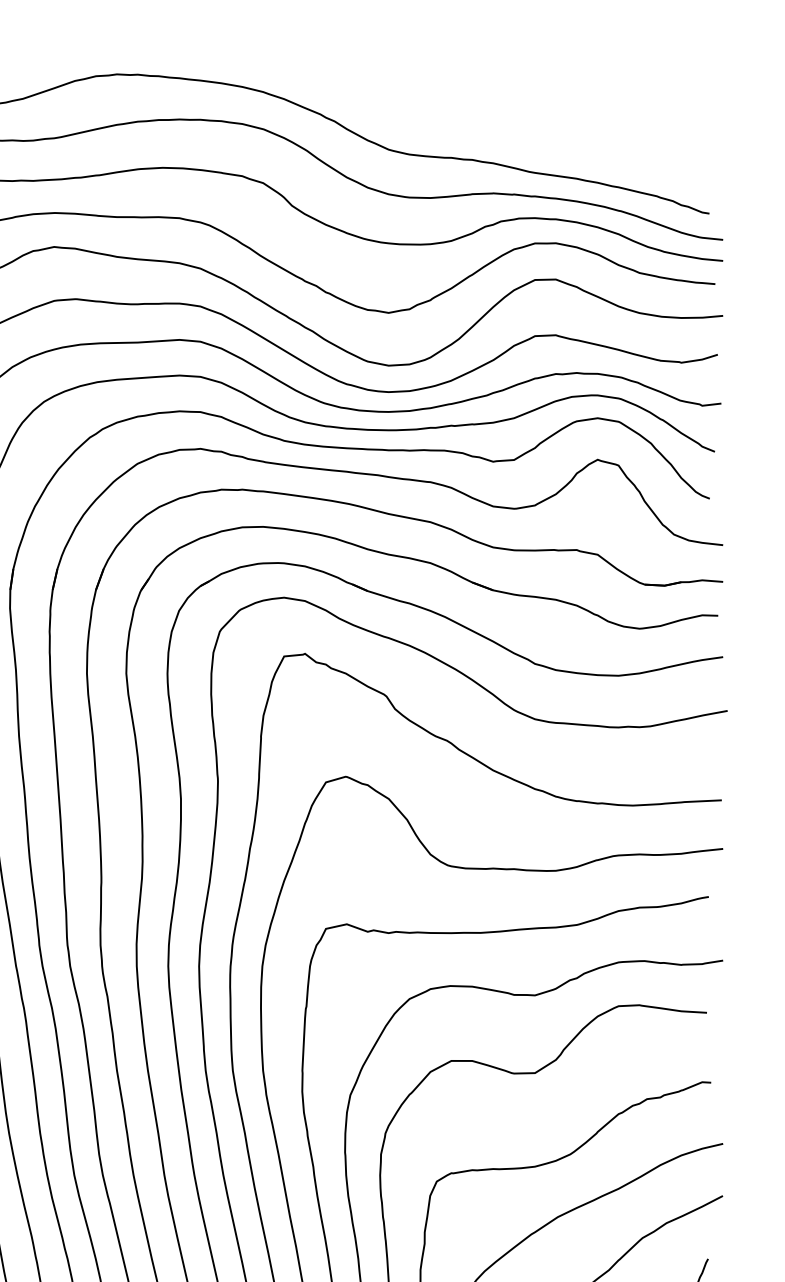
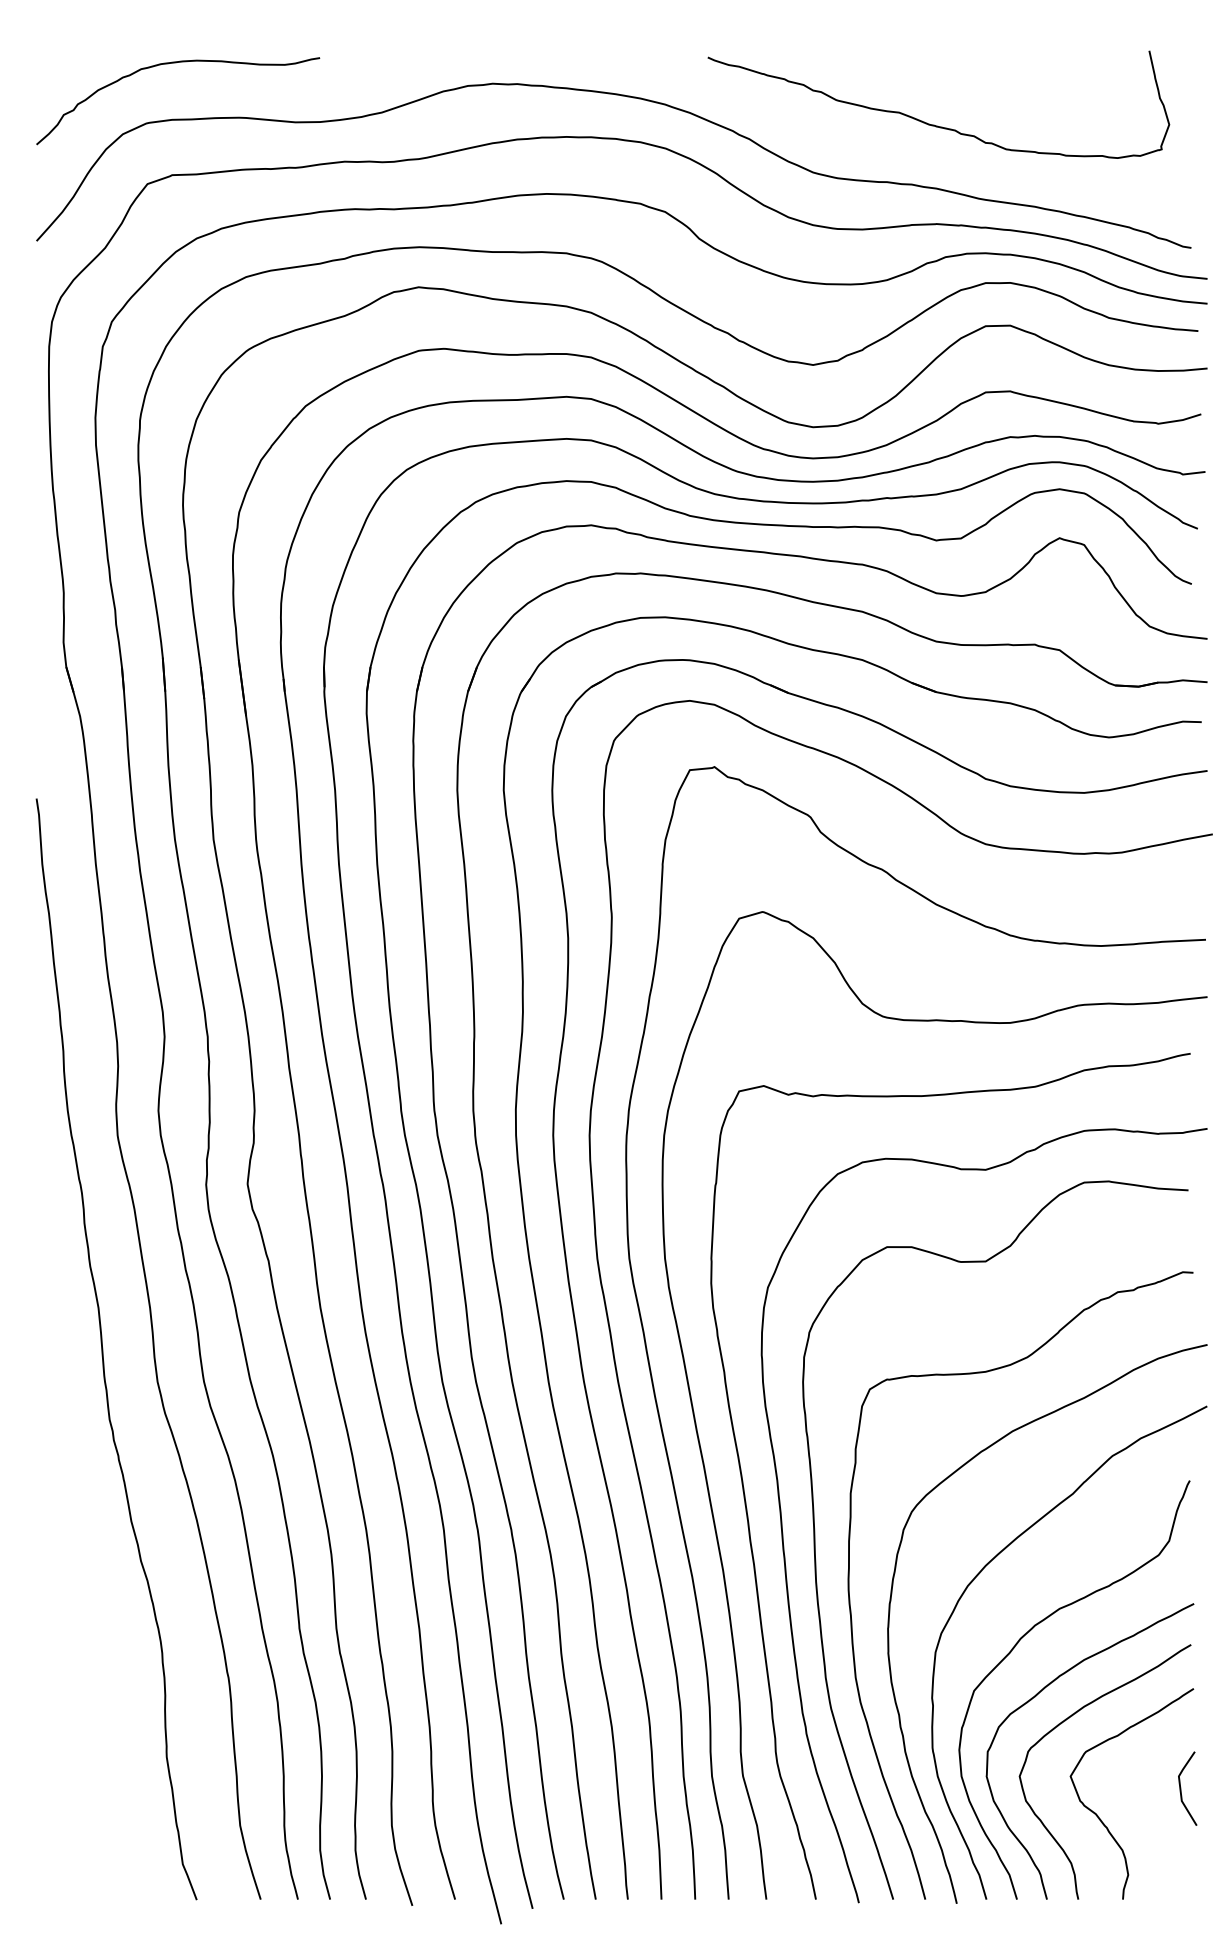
curve: (491, 108) -> (934, 124), added

